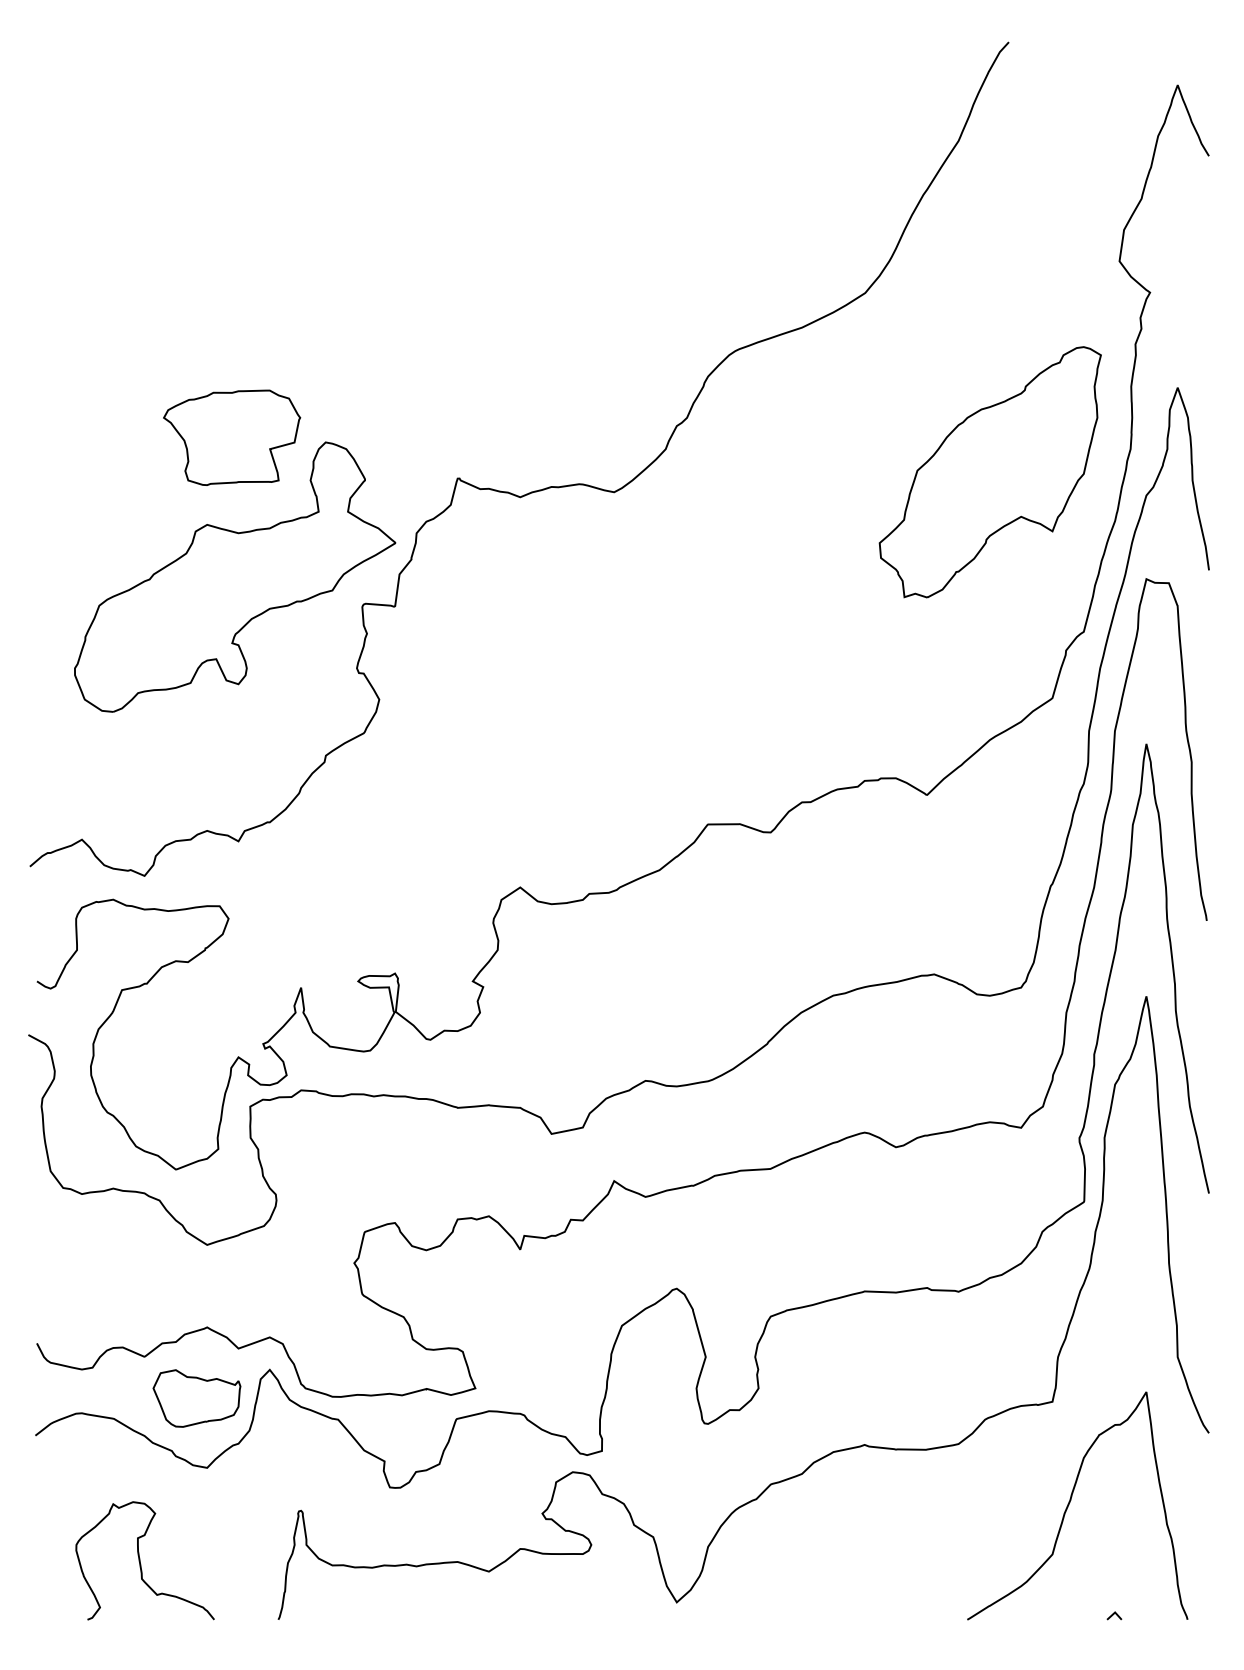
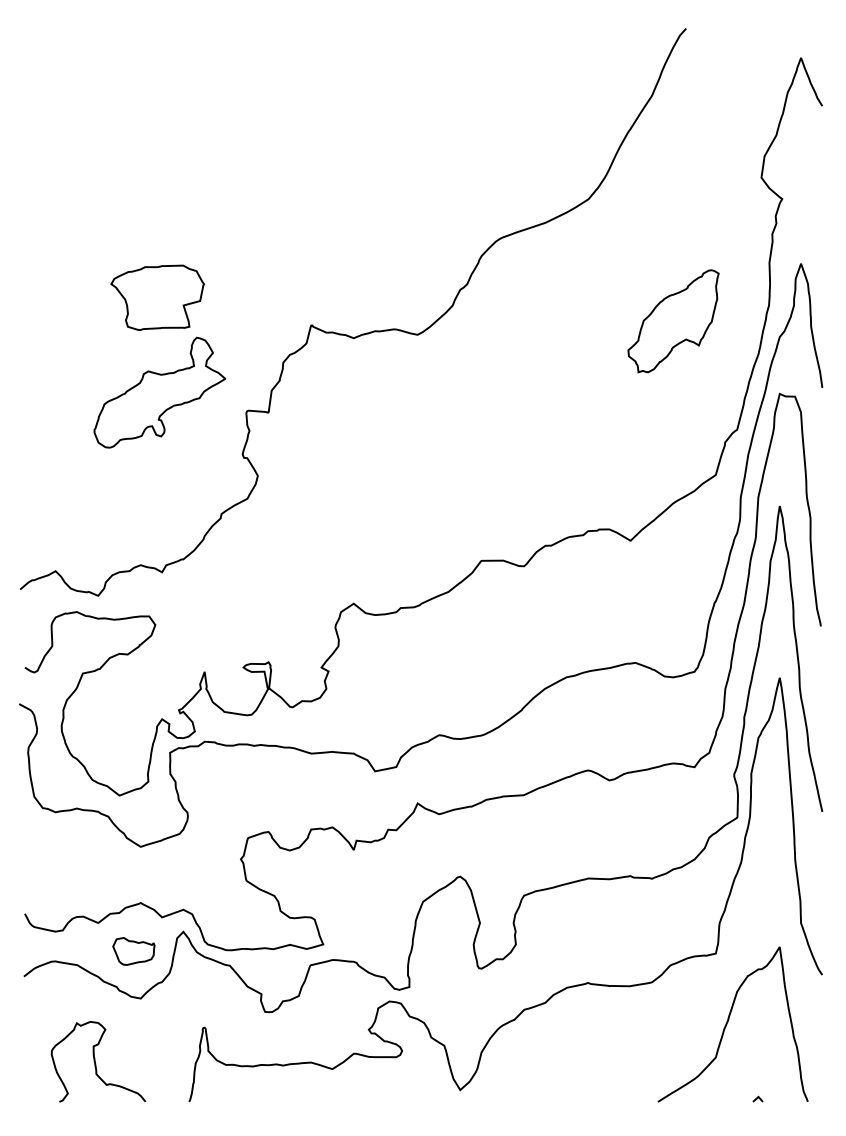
part: (990, 472) -> (673, 321), size x0.6
part: (234, 577) -> (159, 392), size x0.6
part: (196, 1398) -> (133, 951), size x0.7

